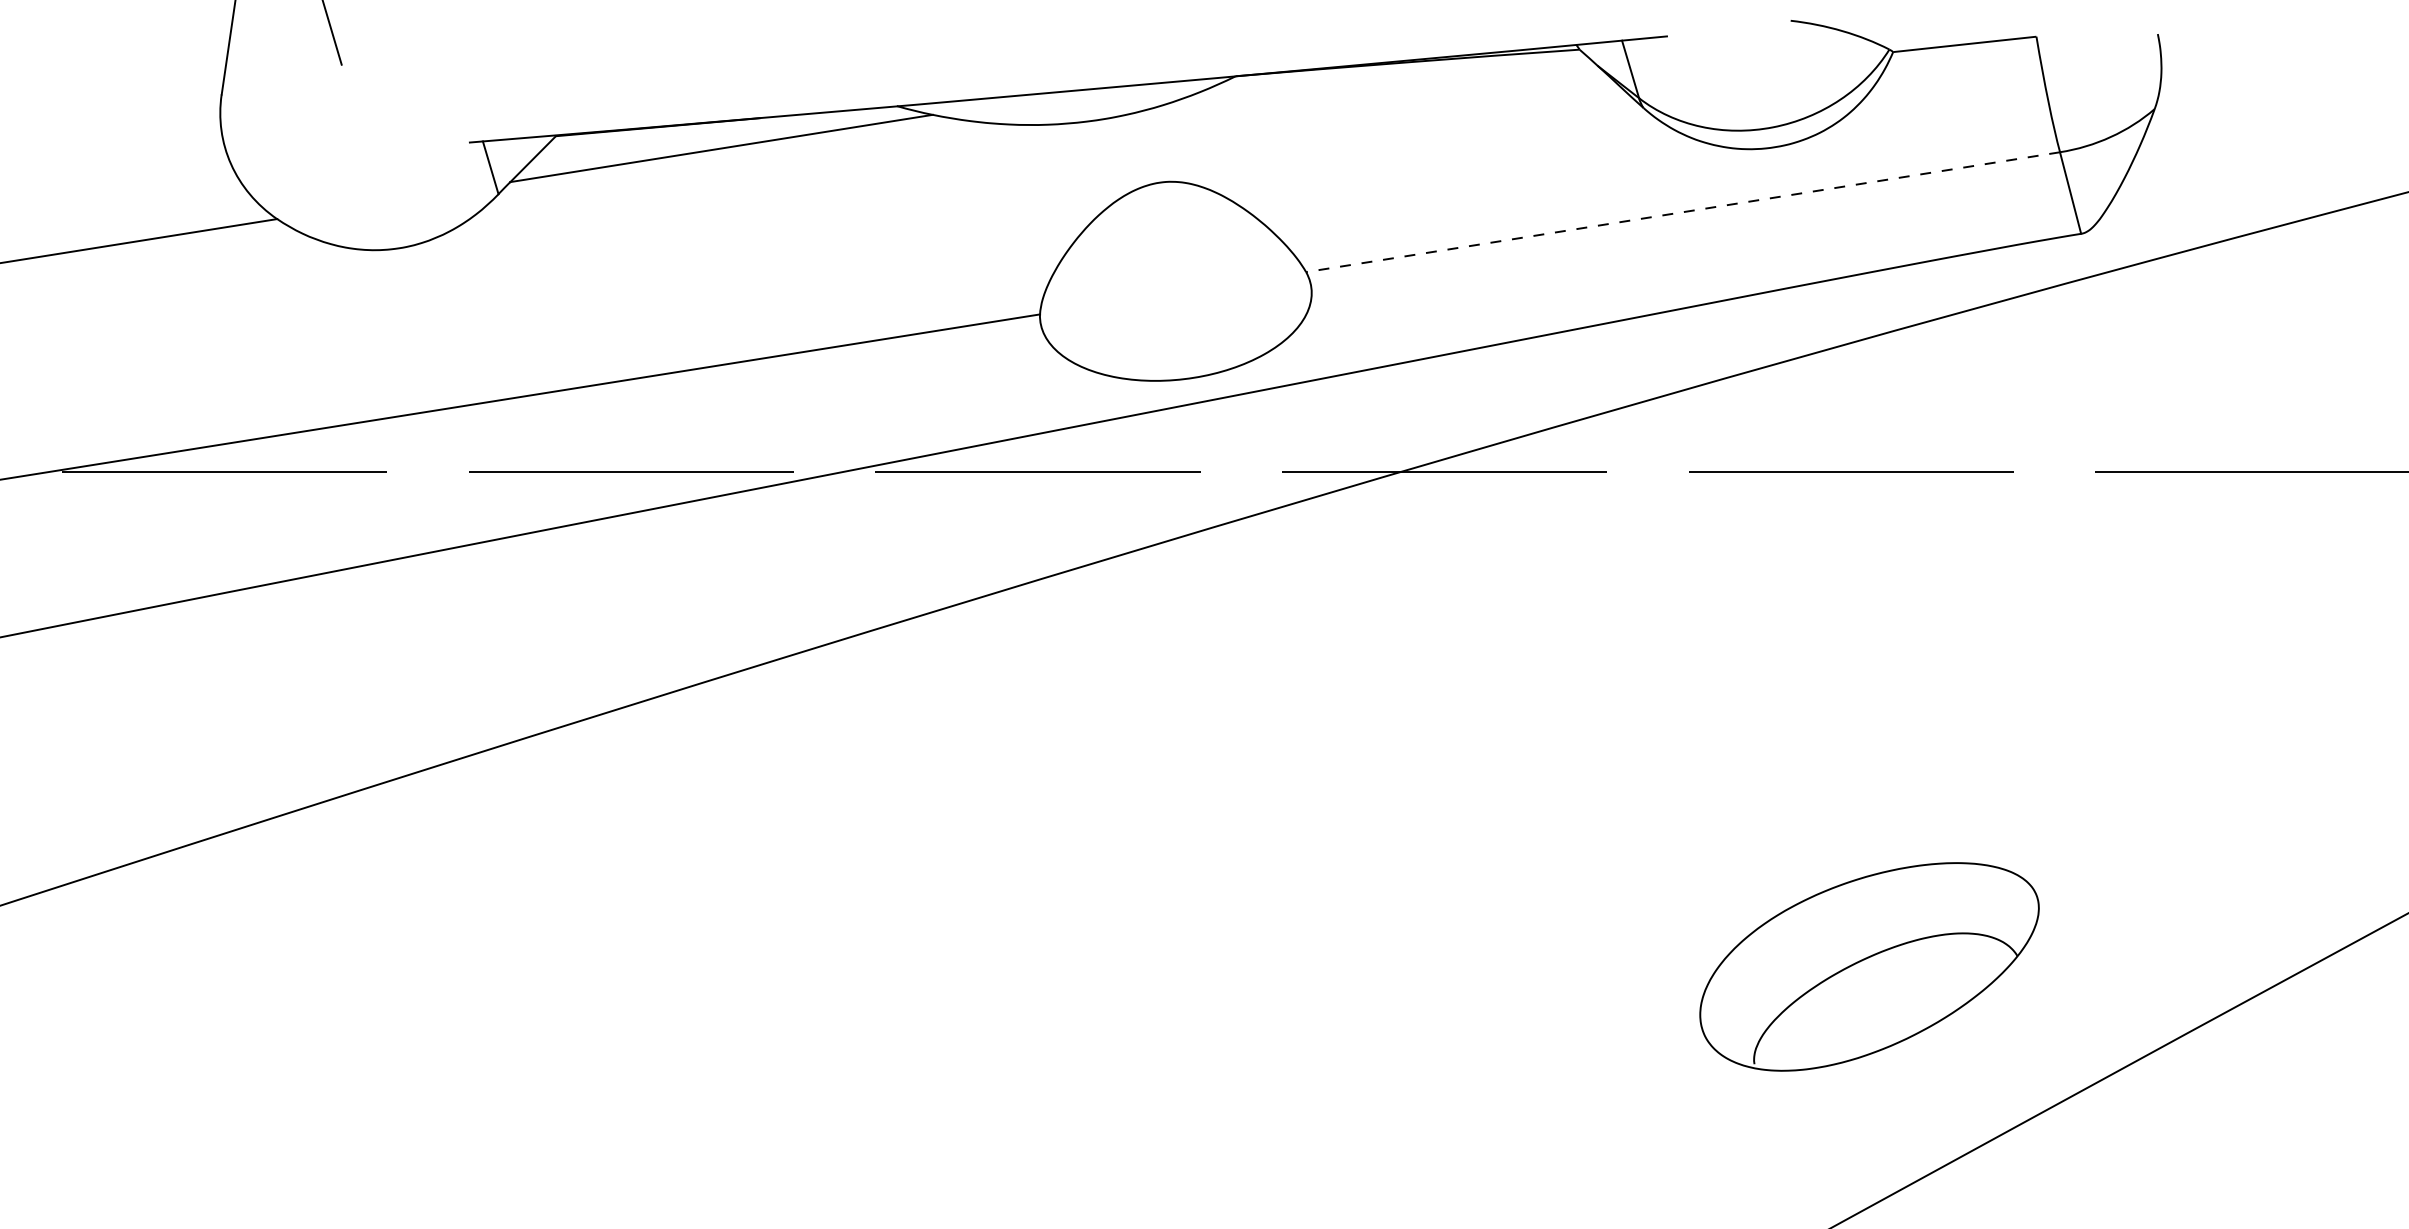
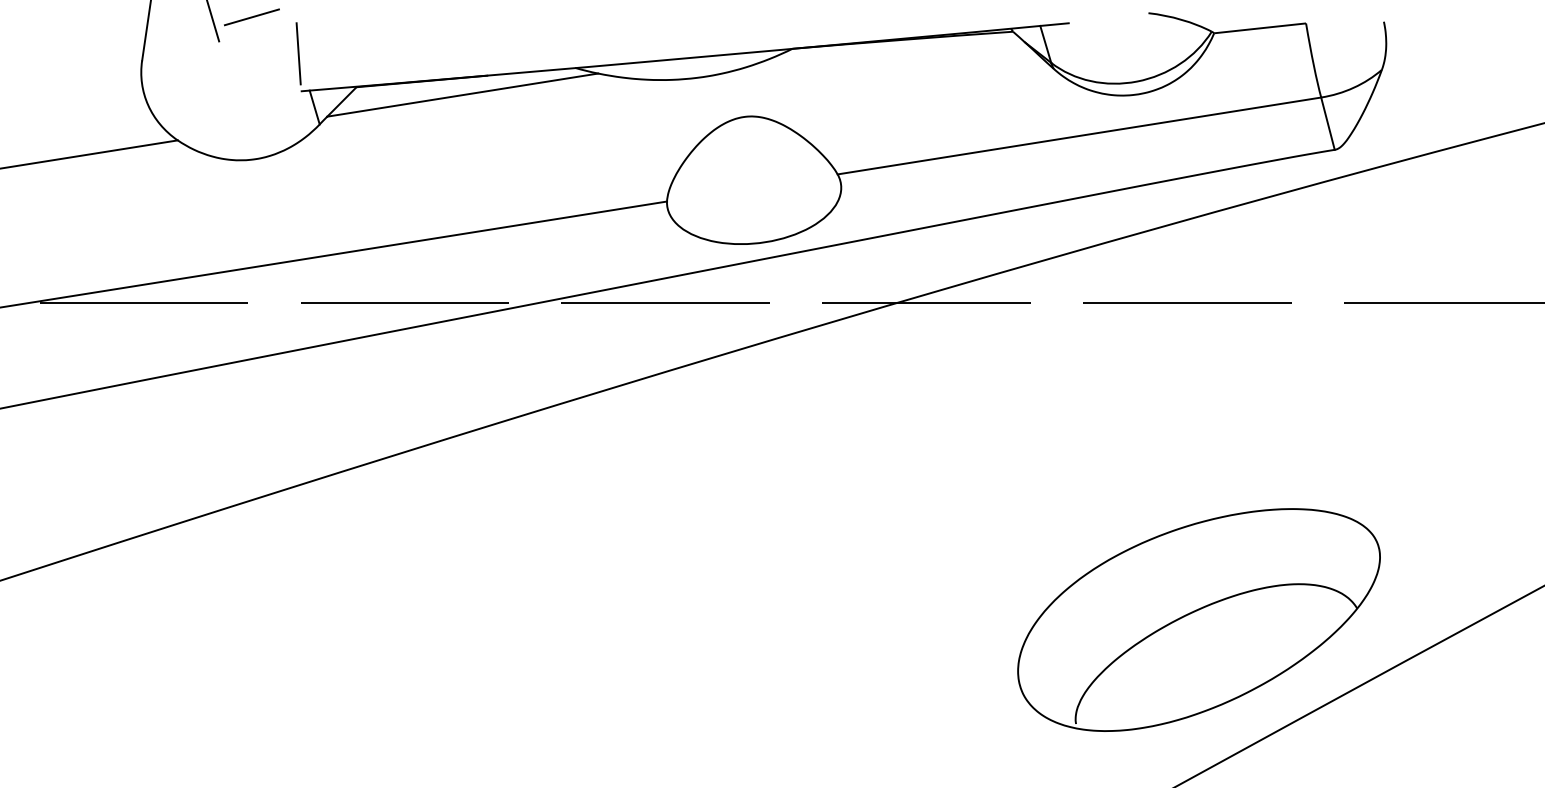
line: (392, 27) -> (251, 17), added
line: (465, 83) -> (298, 53), added
line: (1683, 211) -> (1079, 135), dashed -> solid
part: (1868, 966) -> (1198, 619), size x1.67

